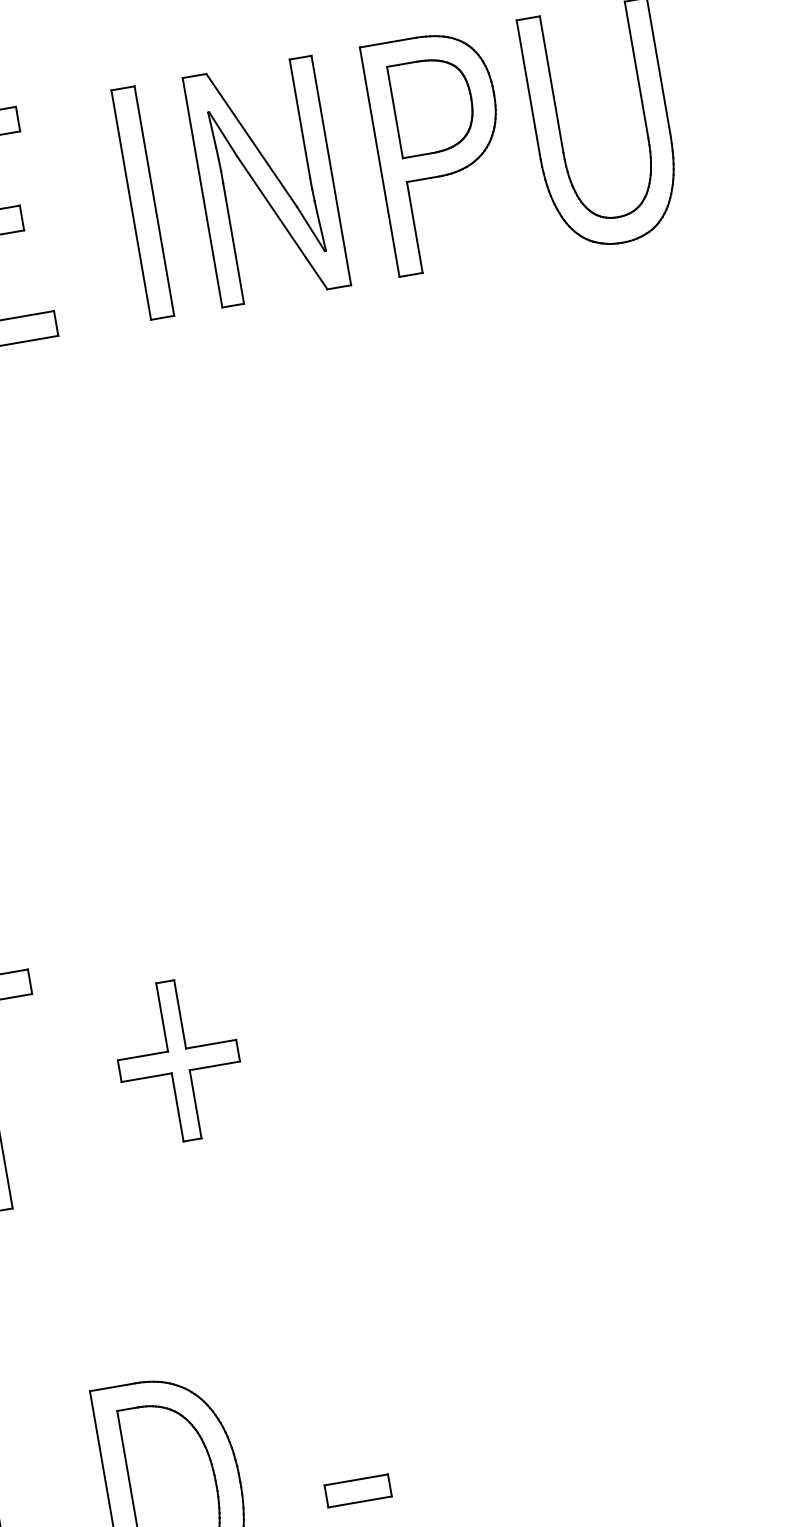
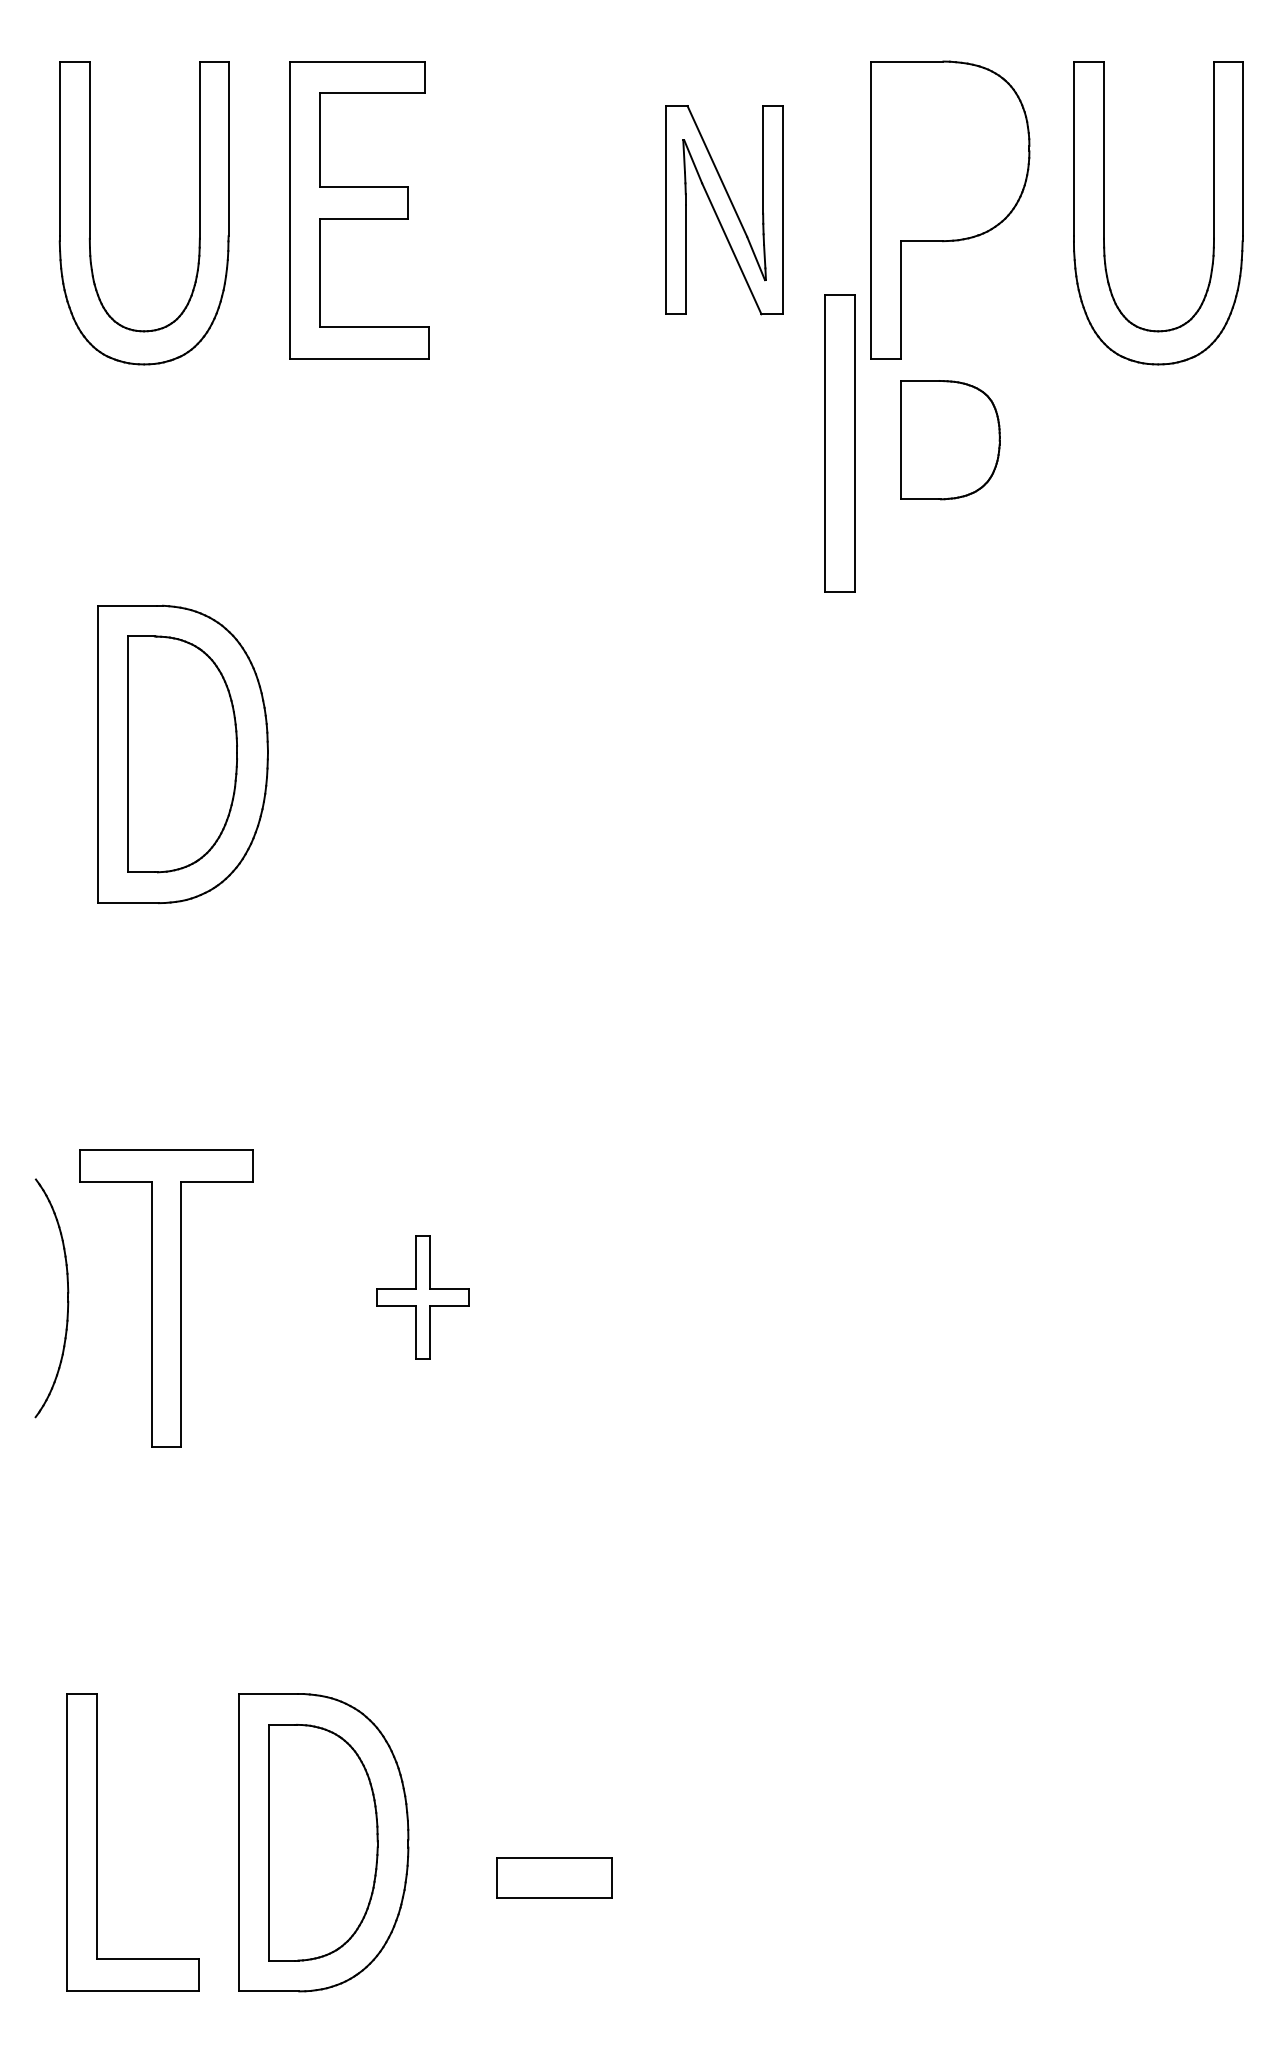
part: (433, 106) -> (950, 440), moved
part: (266, 181) -> (724, 209), size x0.7
part: (142, 203) -> (839, 443), moved
part: (178, 1060) -> (422, 1297), size x0.6
part: (357, 1490) -> (554, 1877), size x1.4

